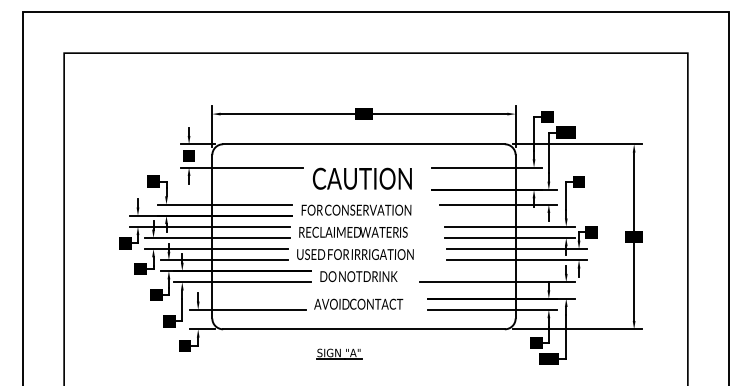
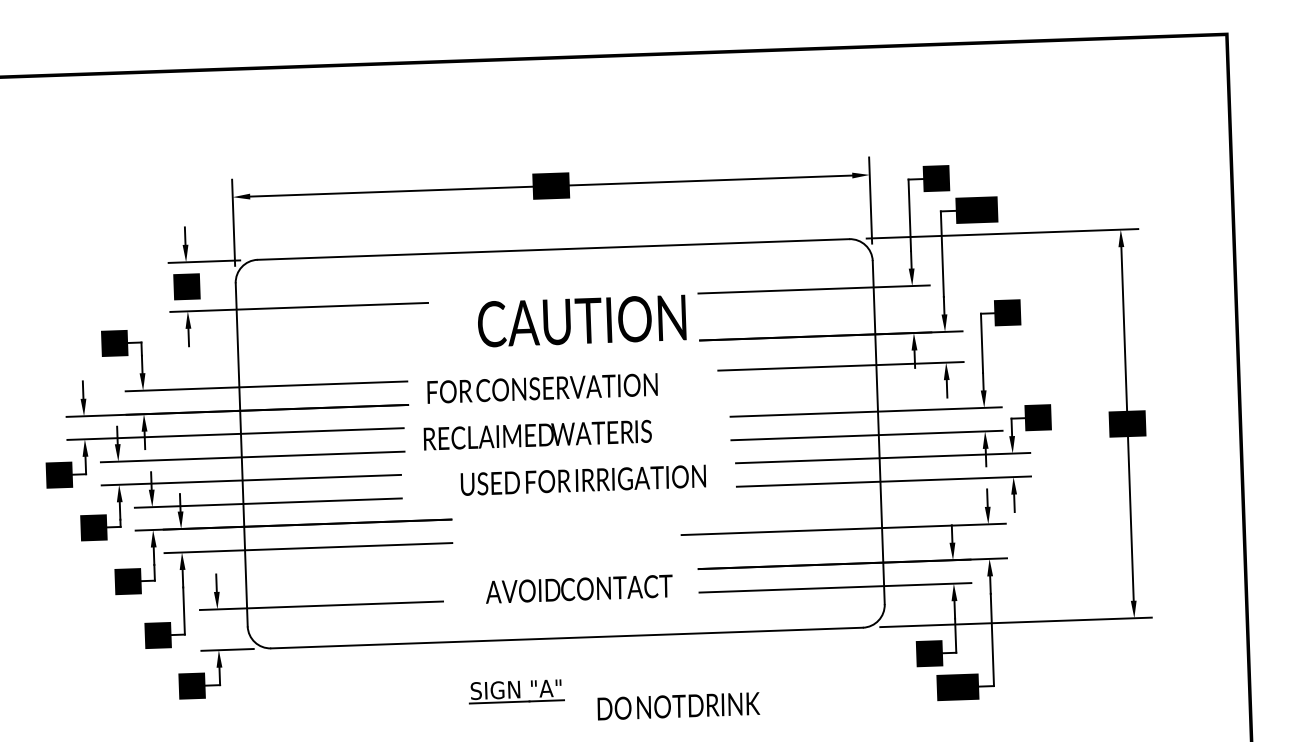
text: (361, 178) -> (580, 320), moved
text: (355, 254) -> (583, 480), moved
text: (358, 276) -> (677, 706), moved
text: (358, 303) -> (578, 587), moved

